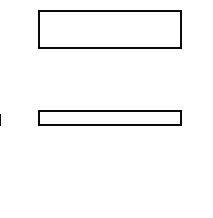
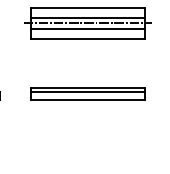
line: (110, 22) -> (88, 17), added
line: (110, 29) -> (88, 23), added
line: (110, 36) -> (88, 28), added
line: (110, 115) -> (88, 92), added

